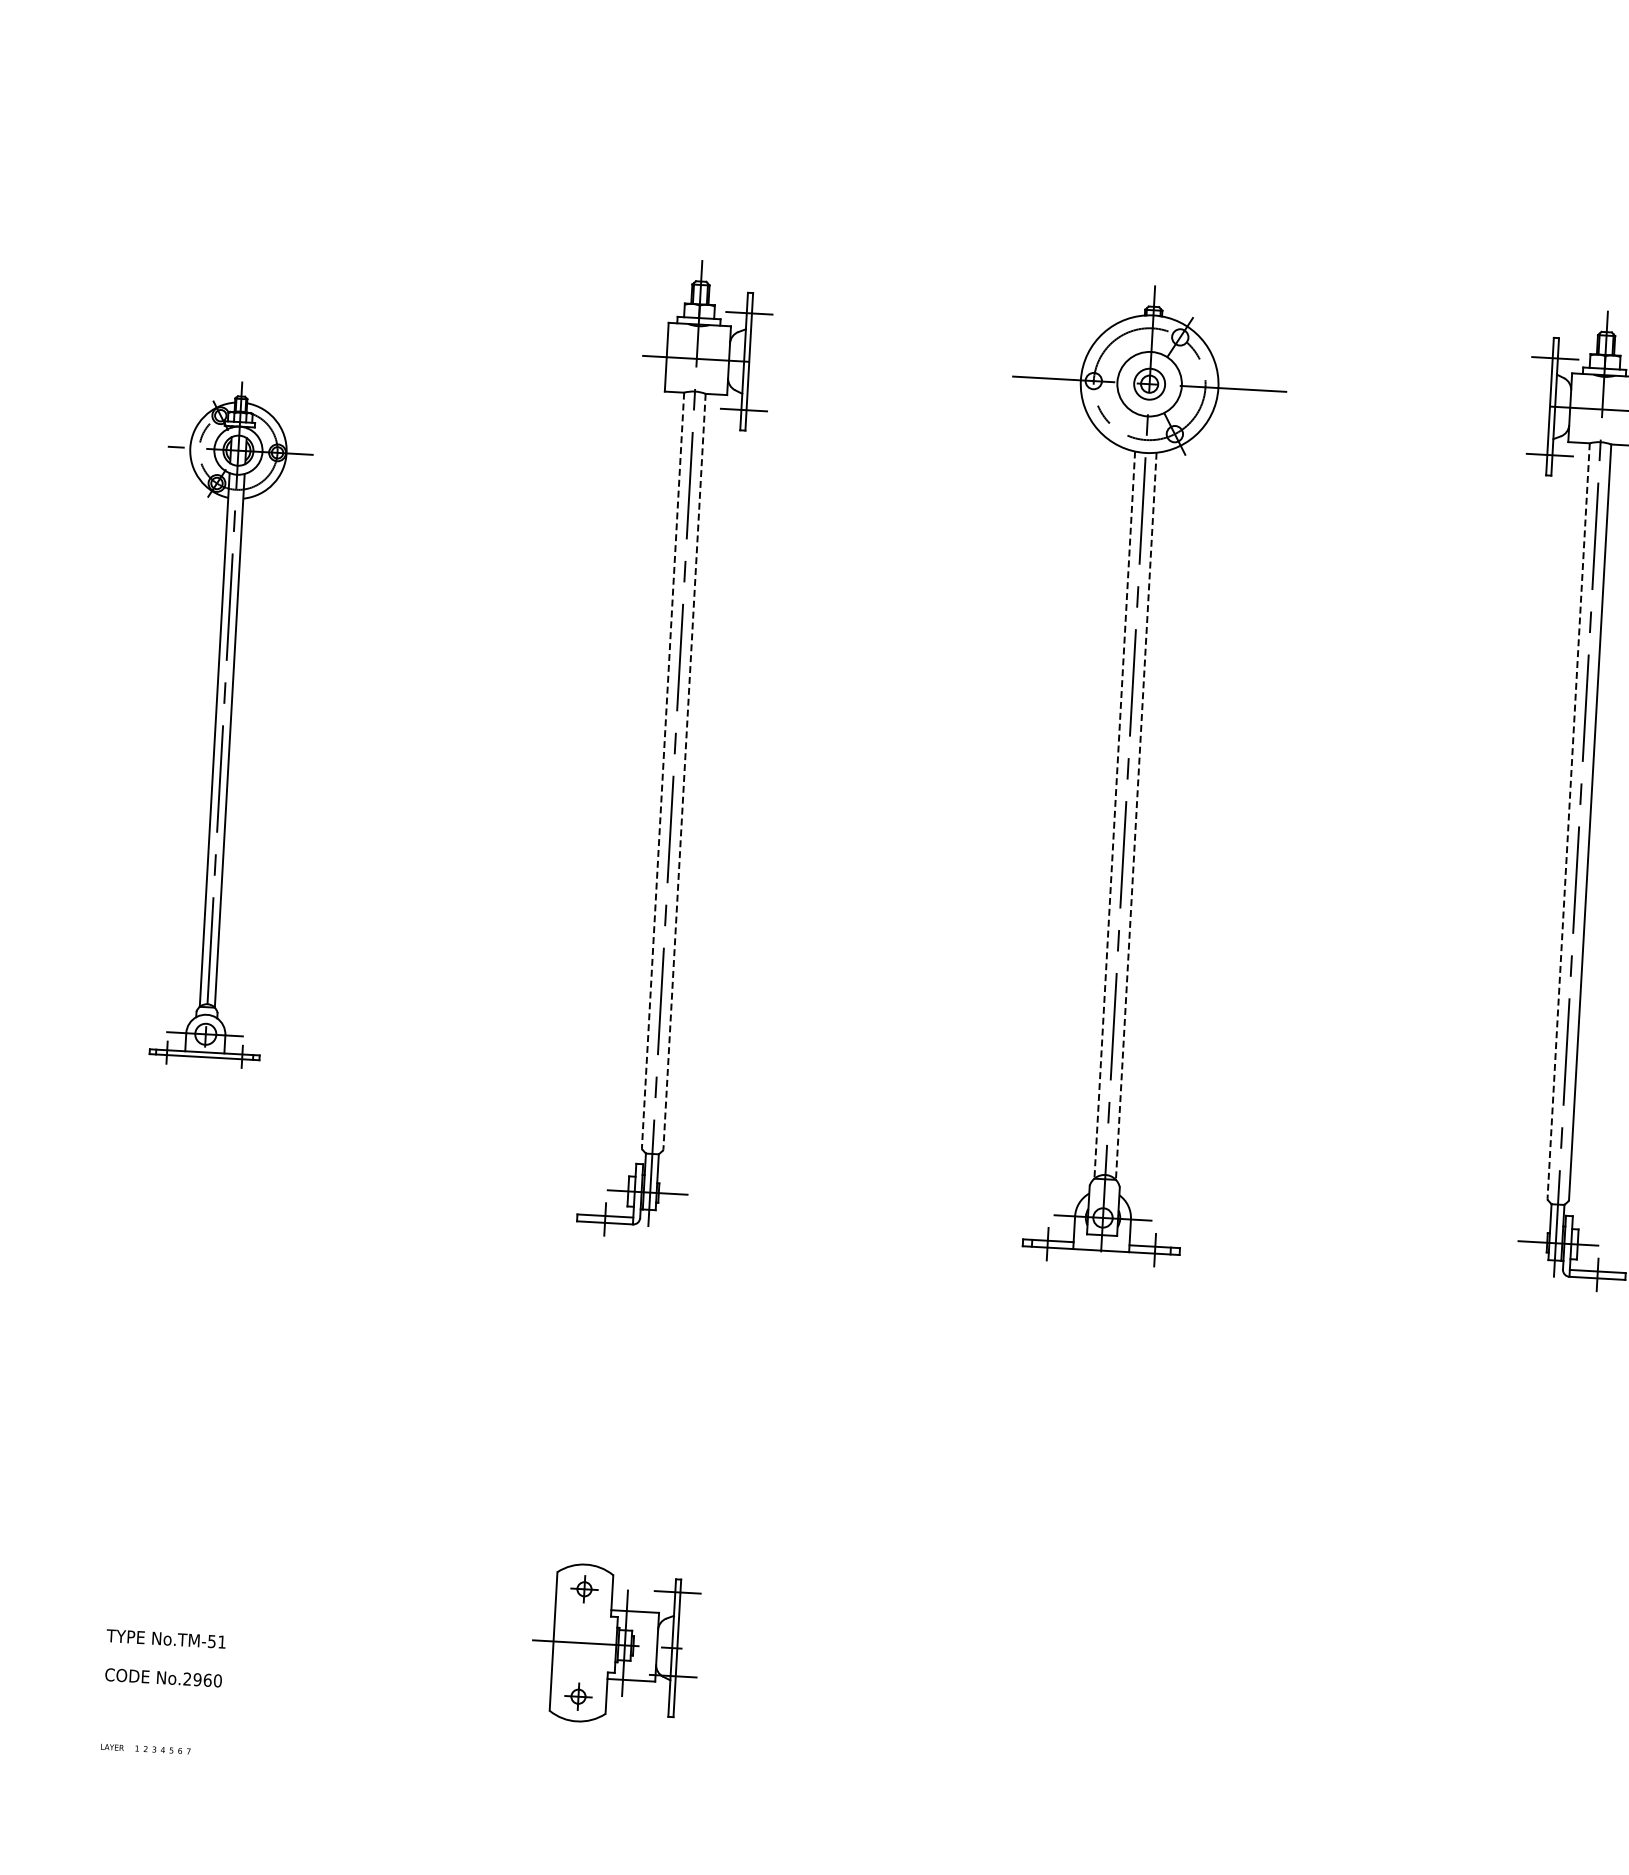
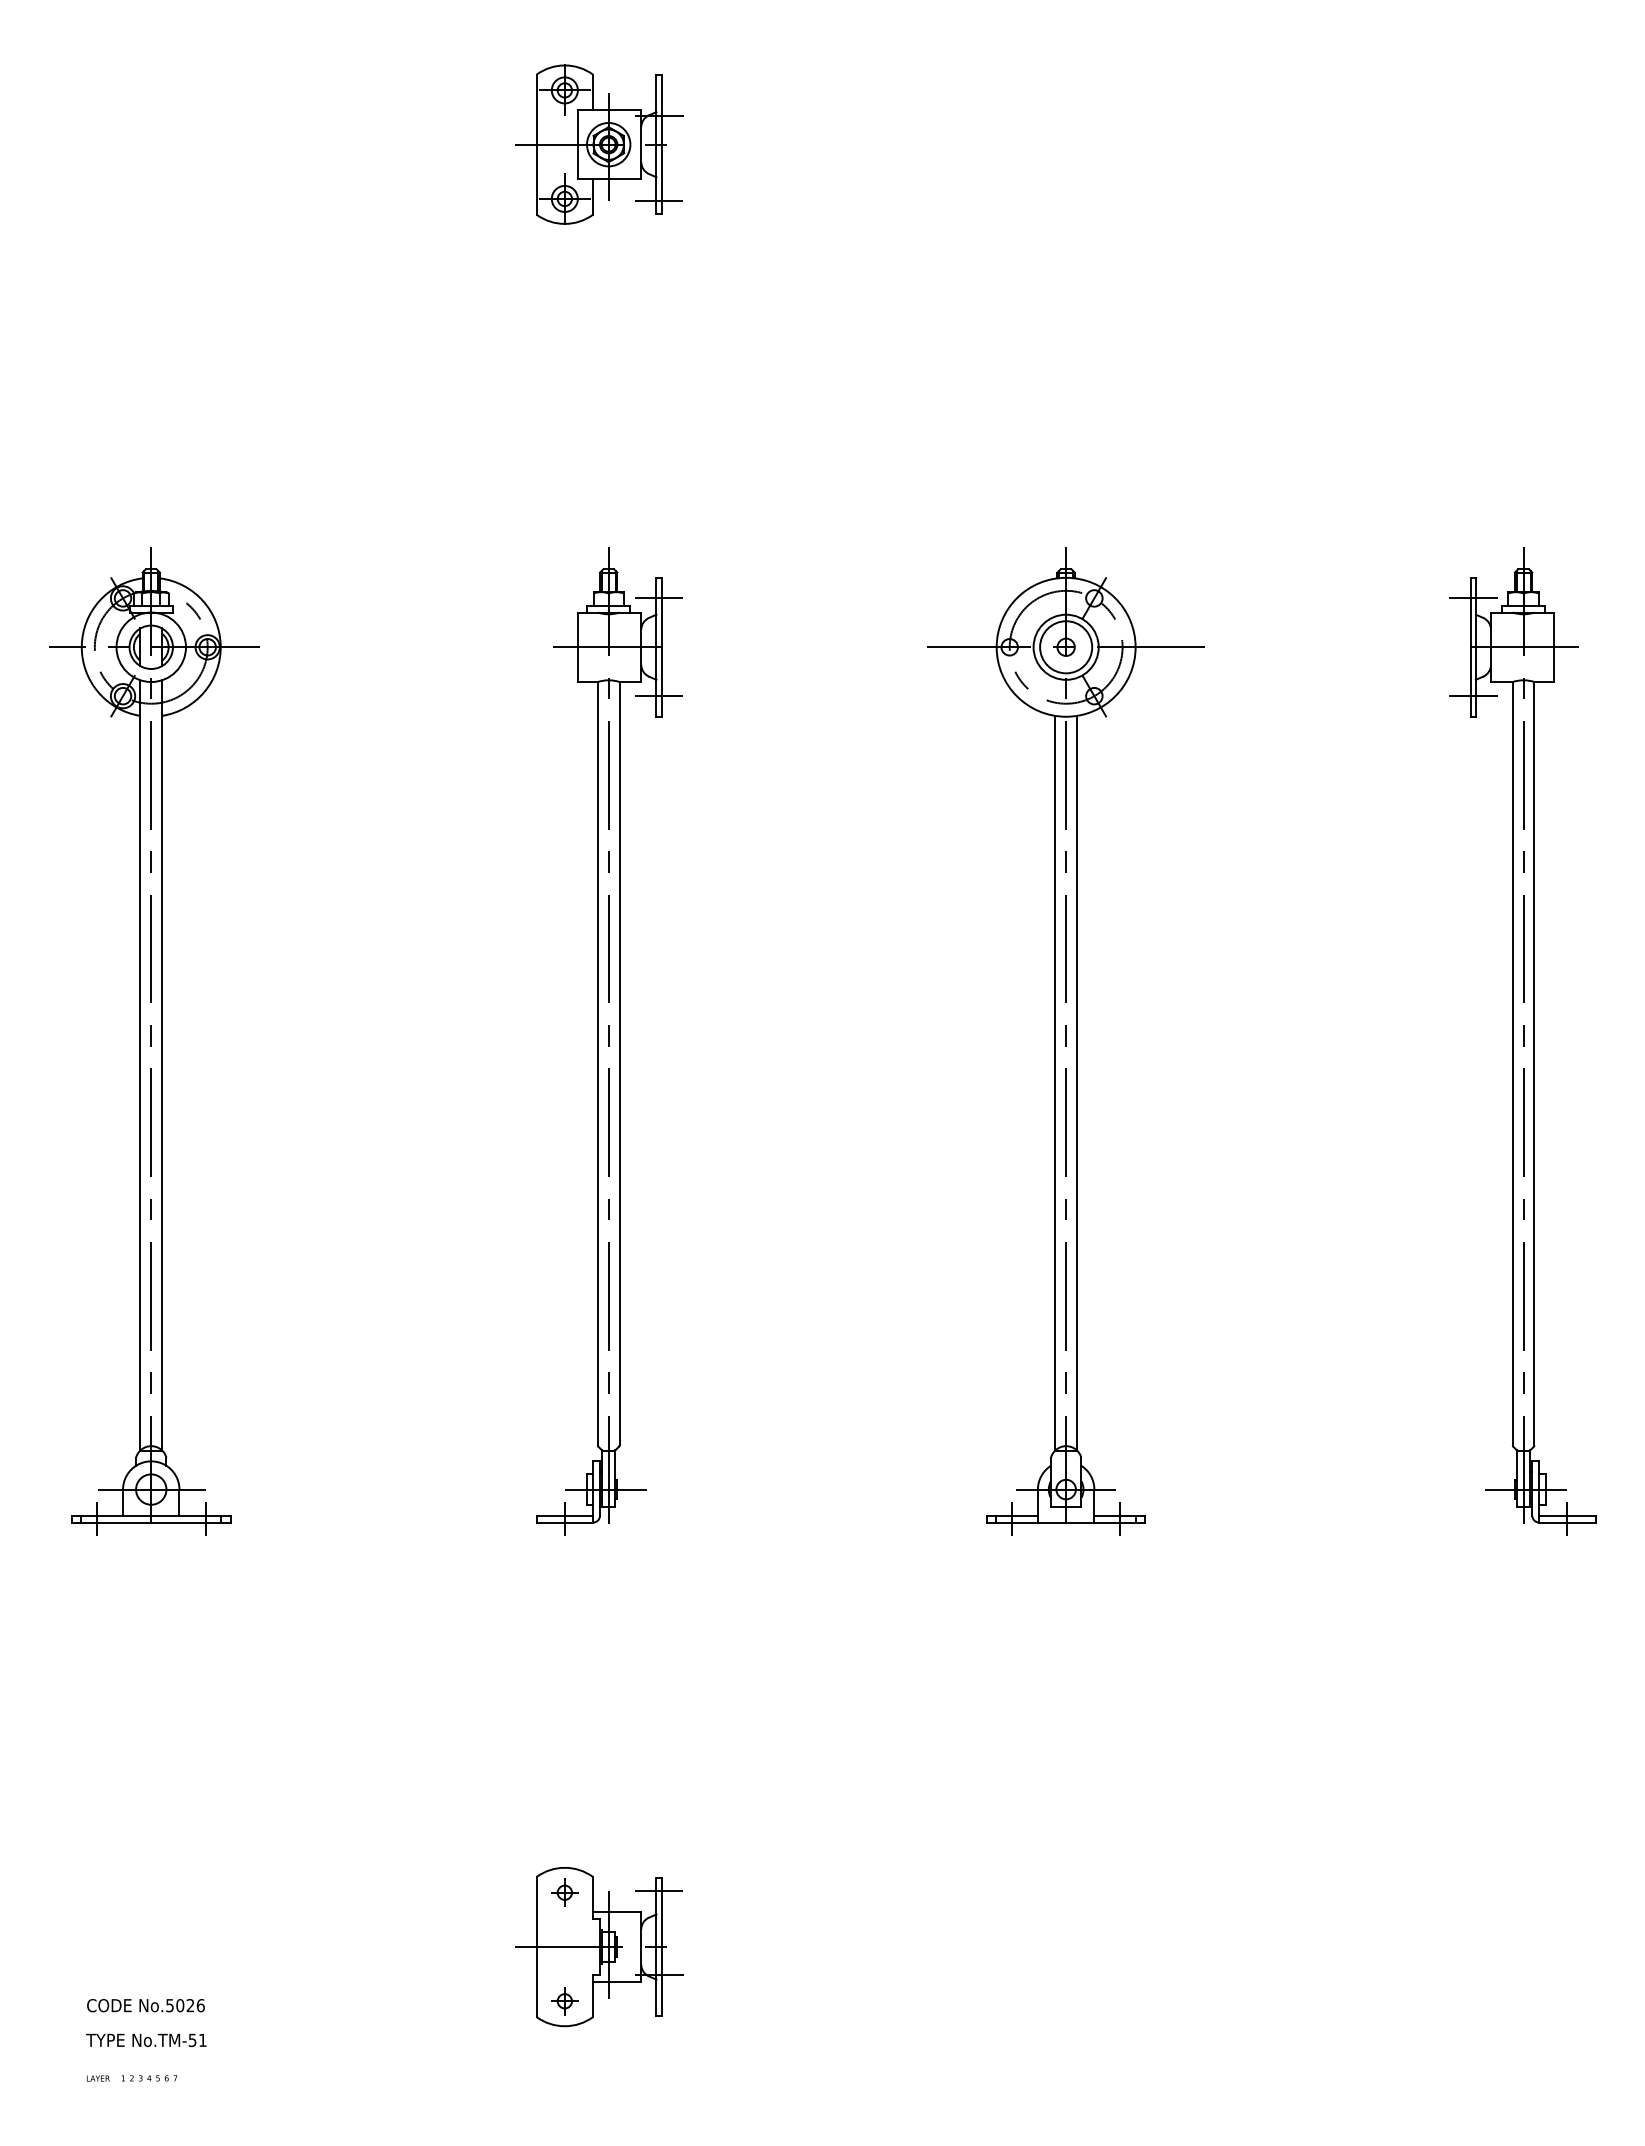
circle: (1149, 384) -> (1066, 647), size x1.67
part: (225, 723) -> (154, 1041), size x1.43
line: (662, 770) -> (597, 1063), dashed -> solid
line: (684, 771) -> (619, 1063), dashed -> solid
line: (1114, 815) -> (1055, 1083), dashed -> solid
line: (1136, 816) -> (1077, 1083), dashed -> solid
line: (1568, 820) -> (1512, 1063), dashed -> solid
text: (166, 1638) -> (146, 2039), moved
text: (202, 1679) -> (185, 2005), No.2960 -> No.5026

